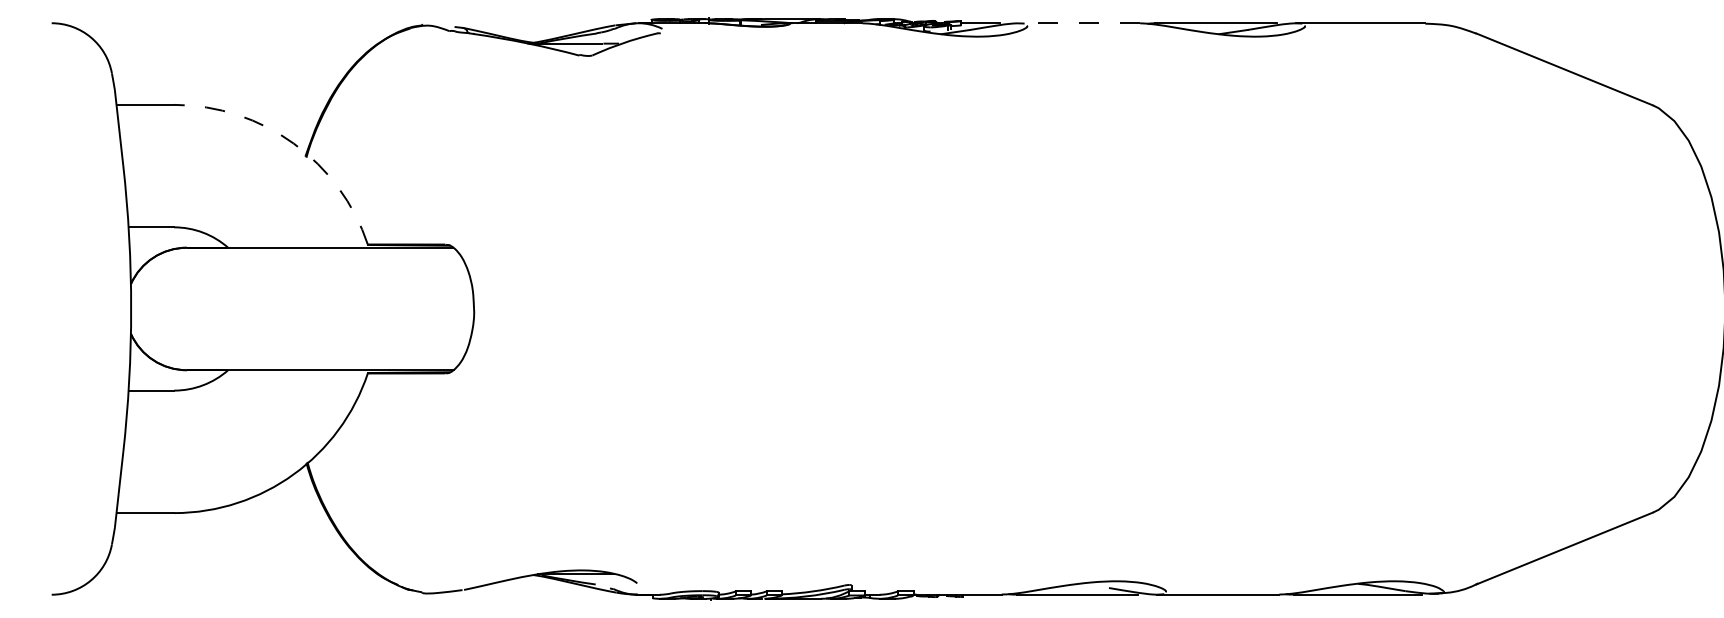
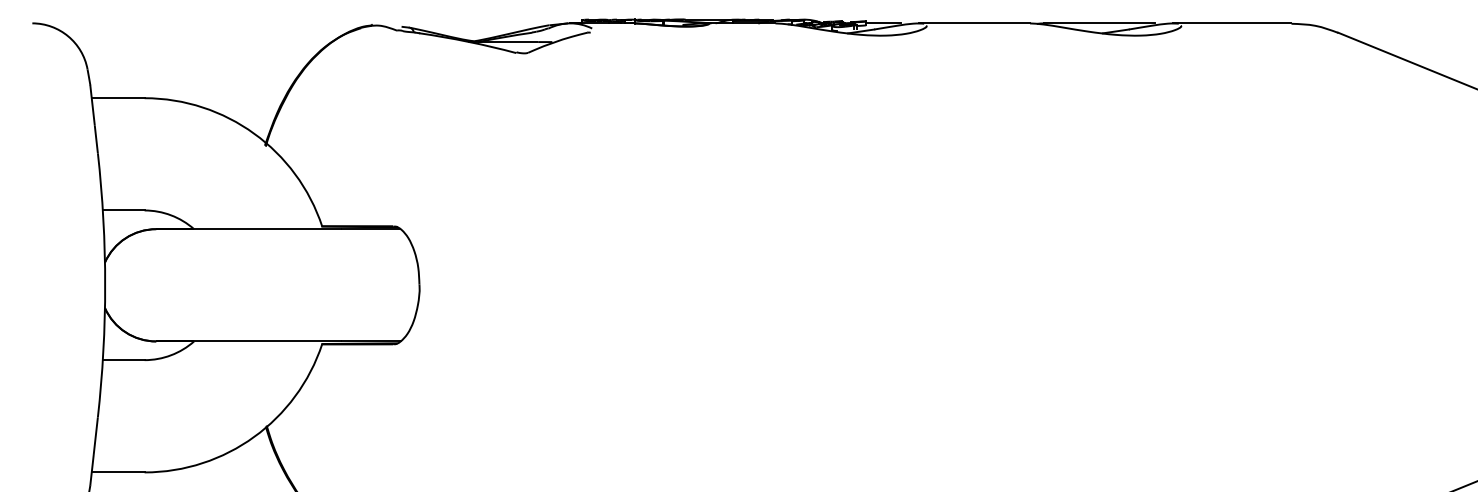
line: (1079, 23) -> (974, 23), dashed -> solid
arc: (293, 143) -> (253, 133), dashed -> solid

